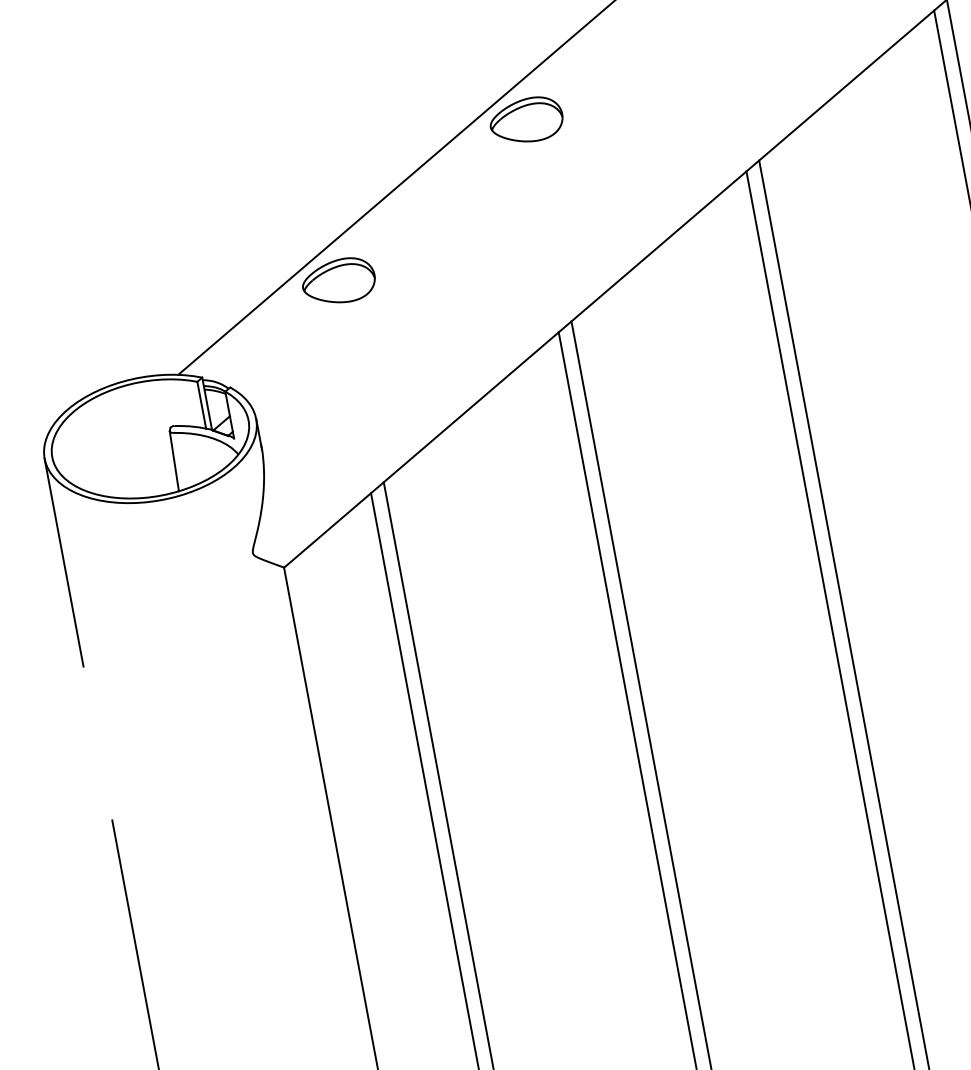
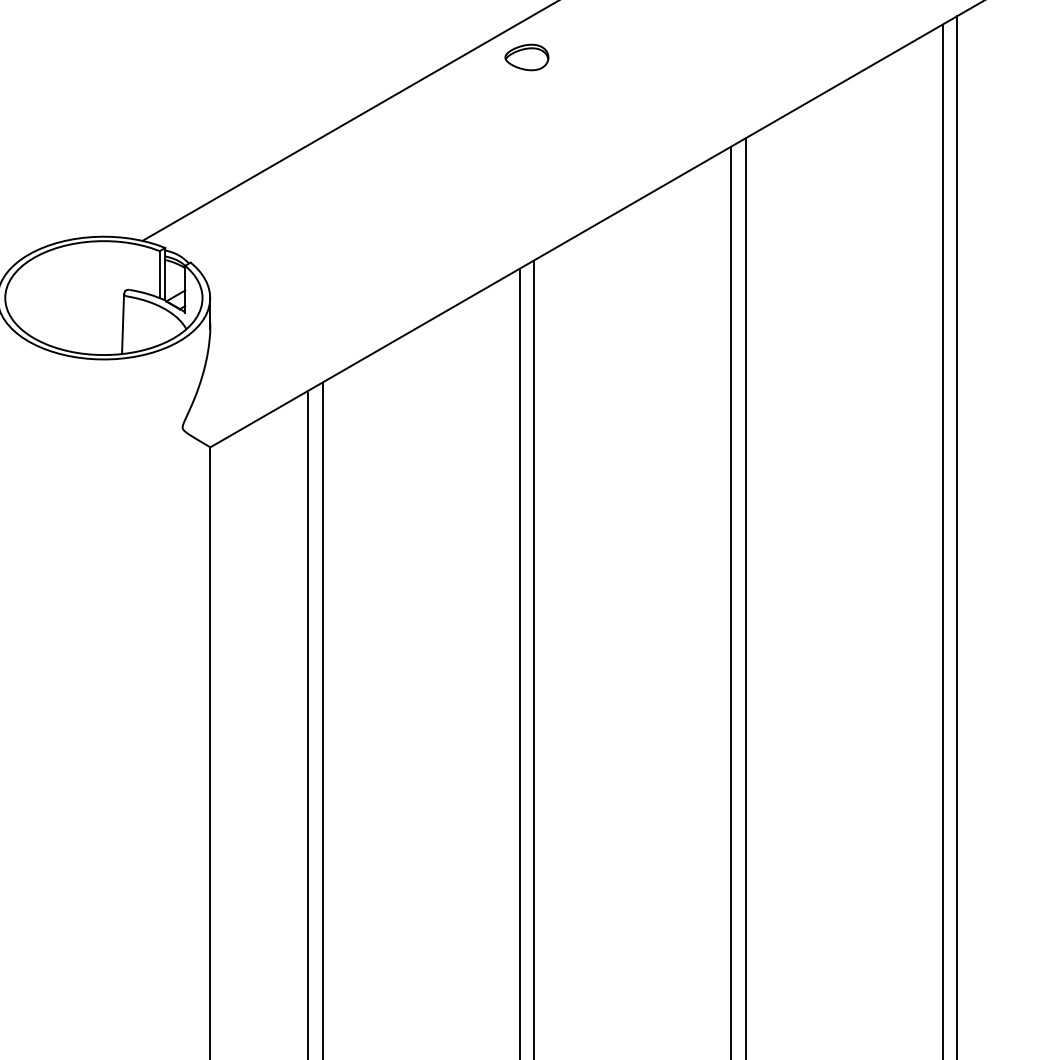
part: (526, 120) -> (526, 57), size x0.6
part: (338, 281) -> (315, 179), removed

